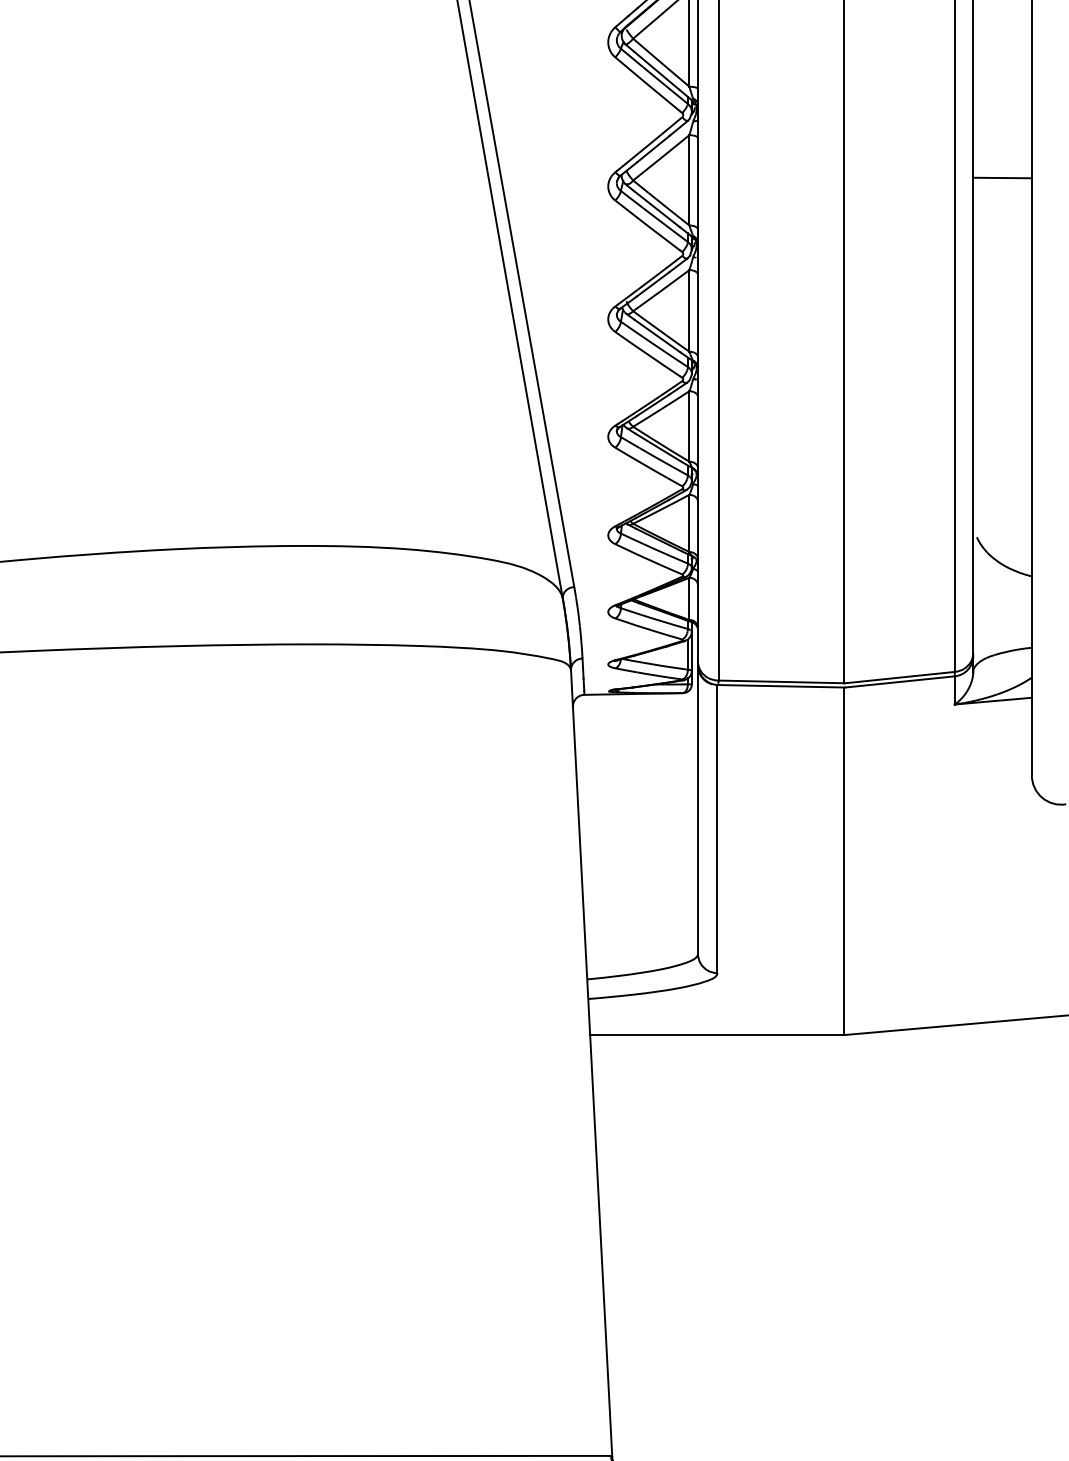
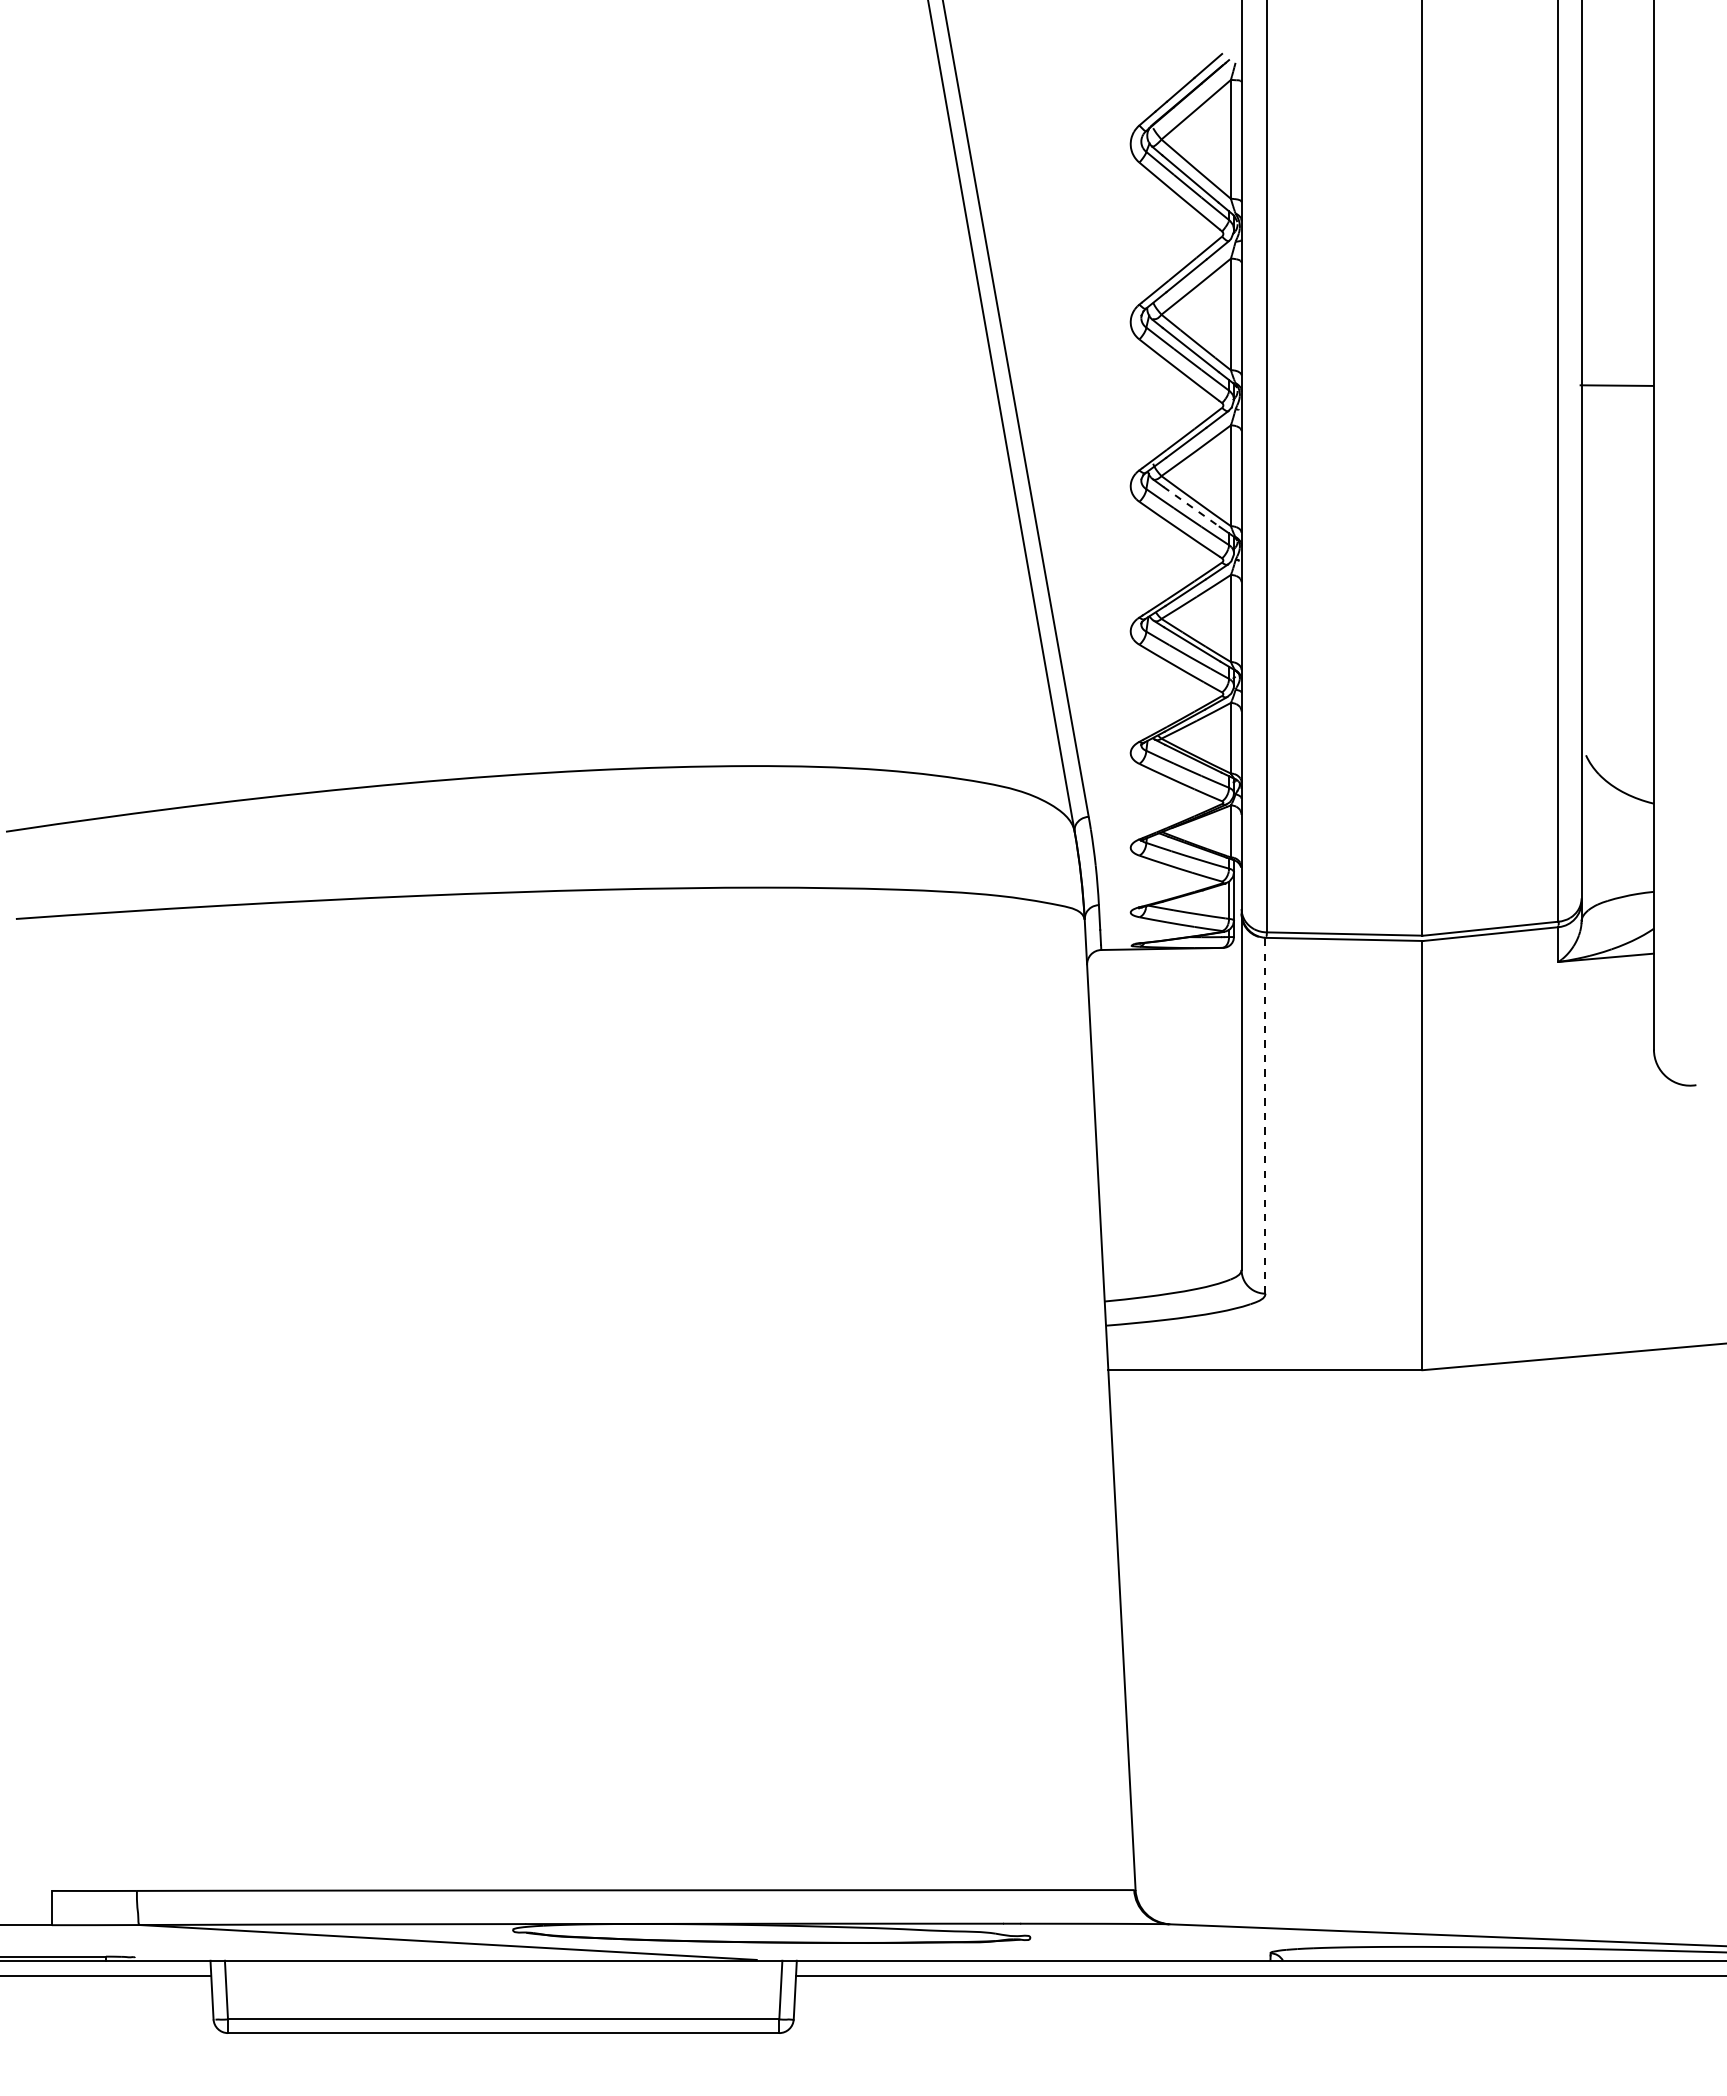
line: (1002, 177) -> (1616, 385), moved
line: (657, 336) -> (1191, 507), solid -> dashed
line: (717, 828) -> (1265, 1115), solid -> dashed

